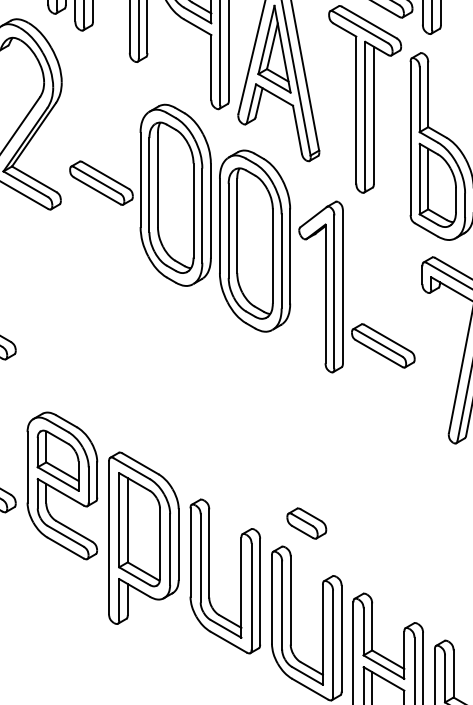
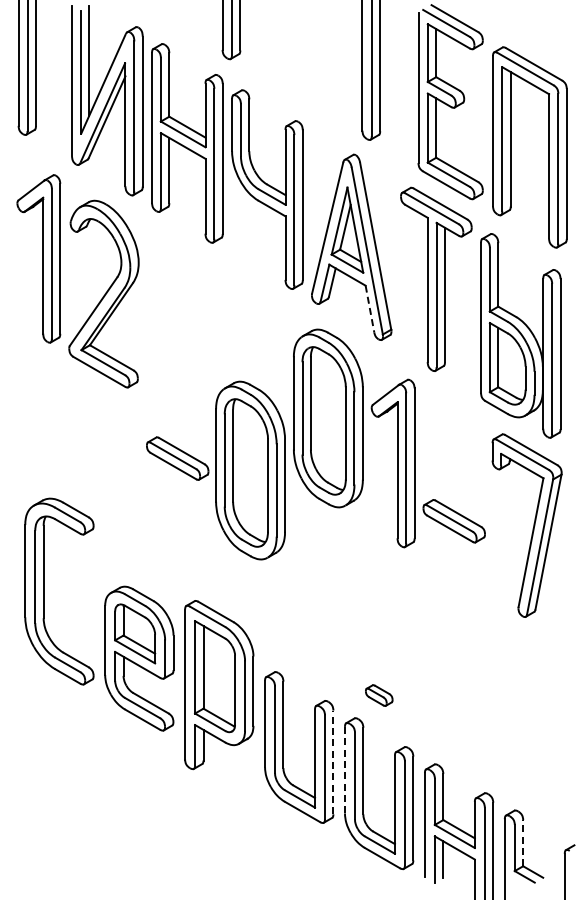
line: (296, 130) -> (369, 309), solid -> dashed
part: (140, 195) -> (215, 470), moved
part: (307, 523) -> (379, 695), size x0.7
part: (144, 538) -> (219, 685), moved
line: (260, 591) -> (333, 762), solid -> dashed
line: (271, 599) -> (344, 770), solid -> dashed
line: (453, 673) -> (523, 842), solid -> dashed

